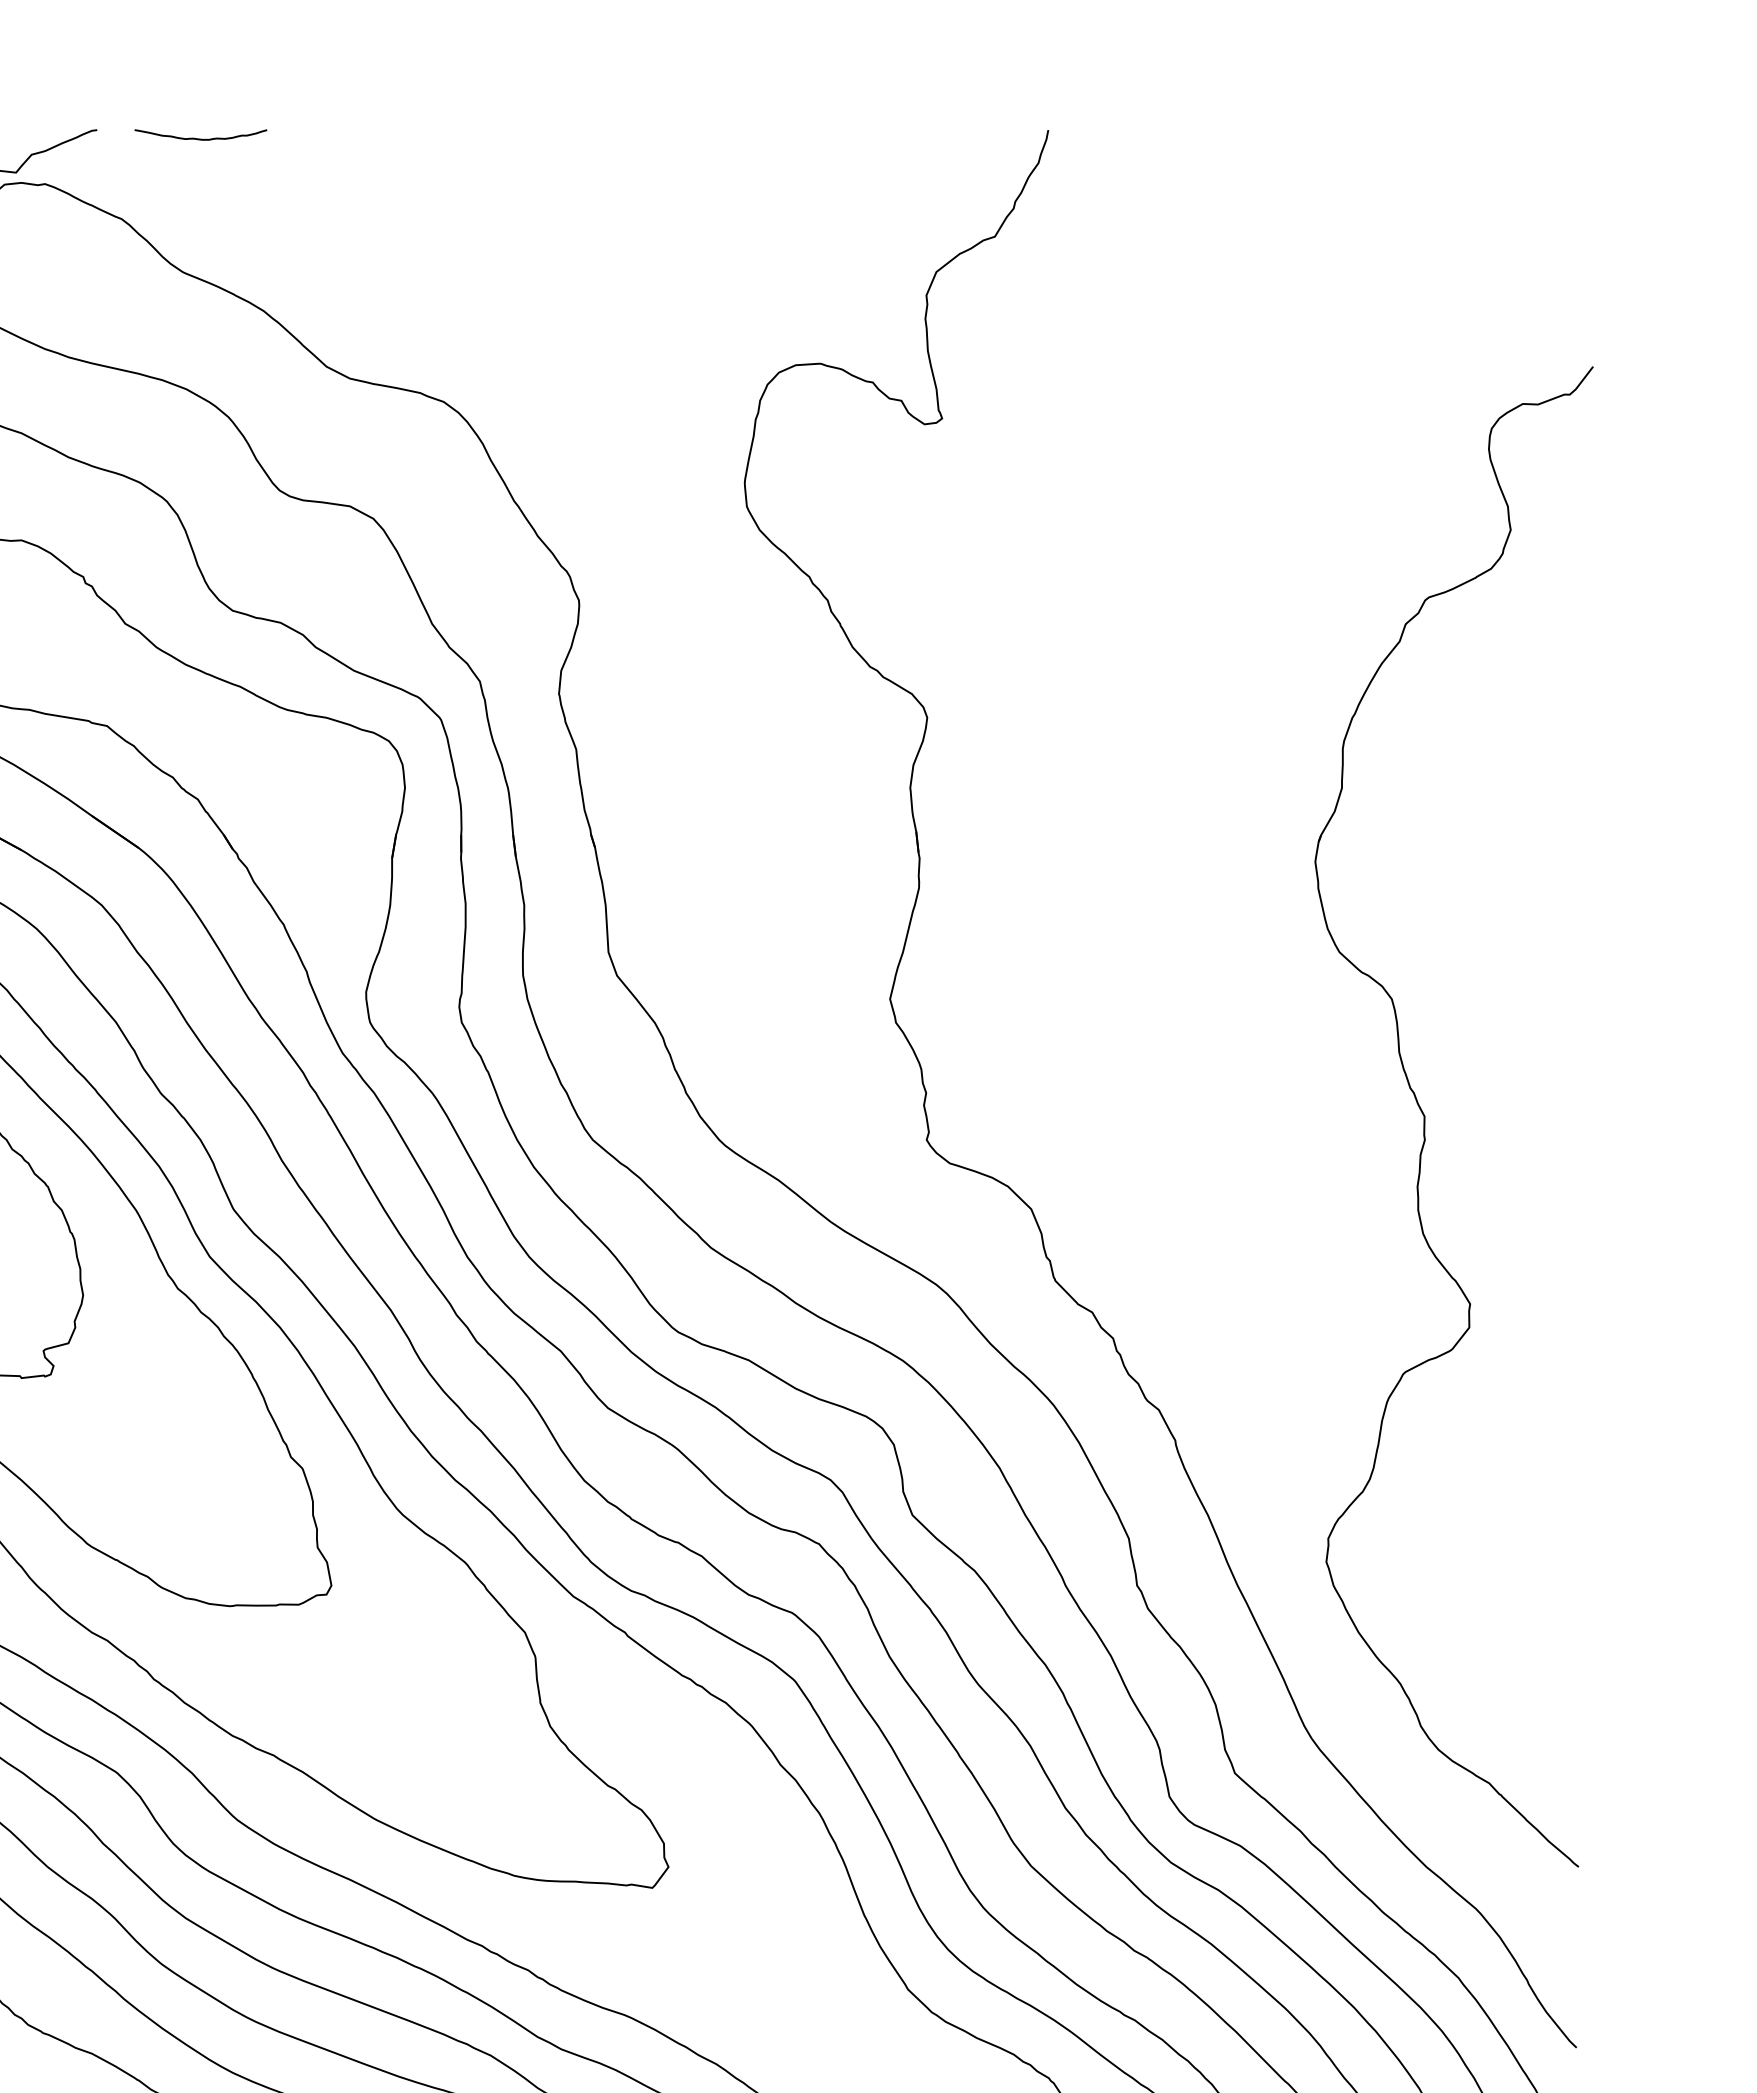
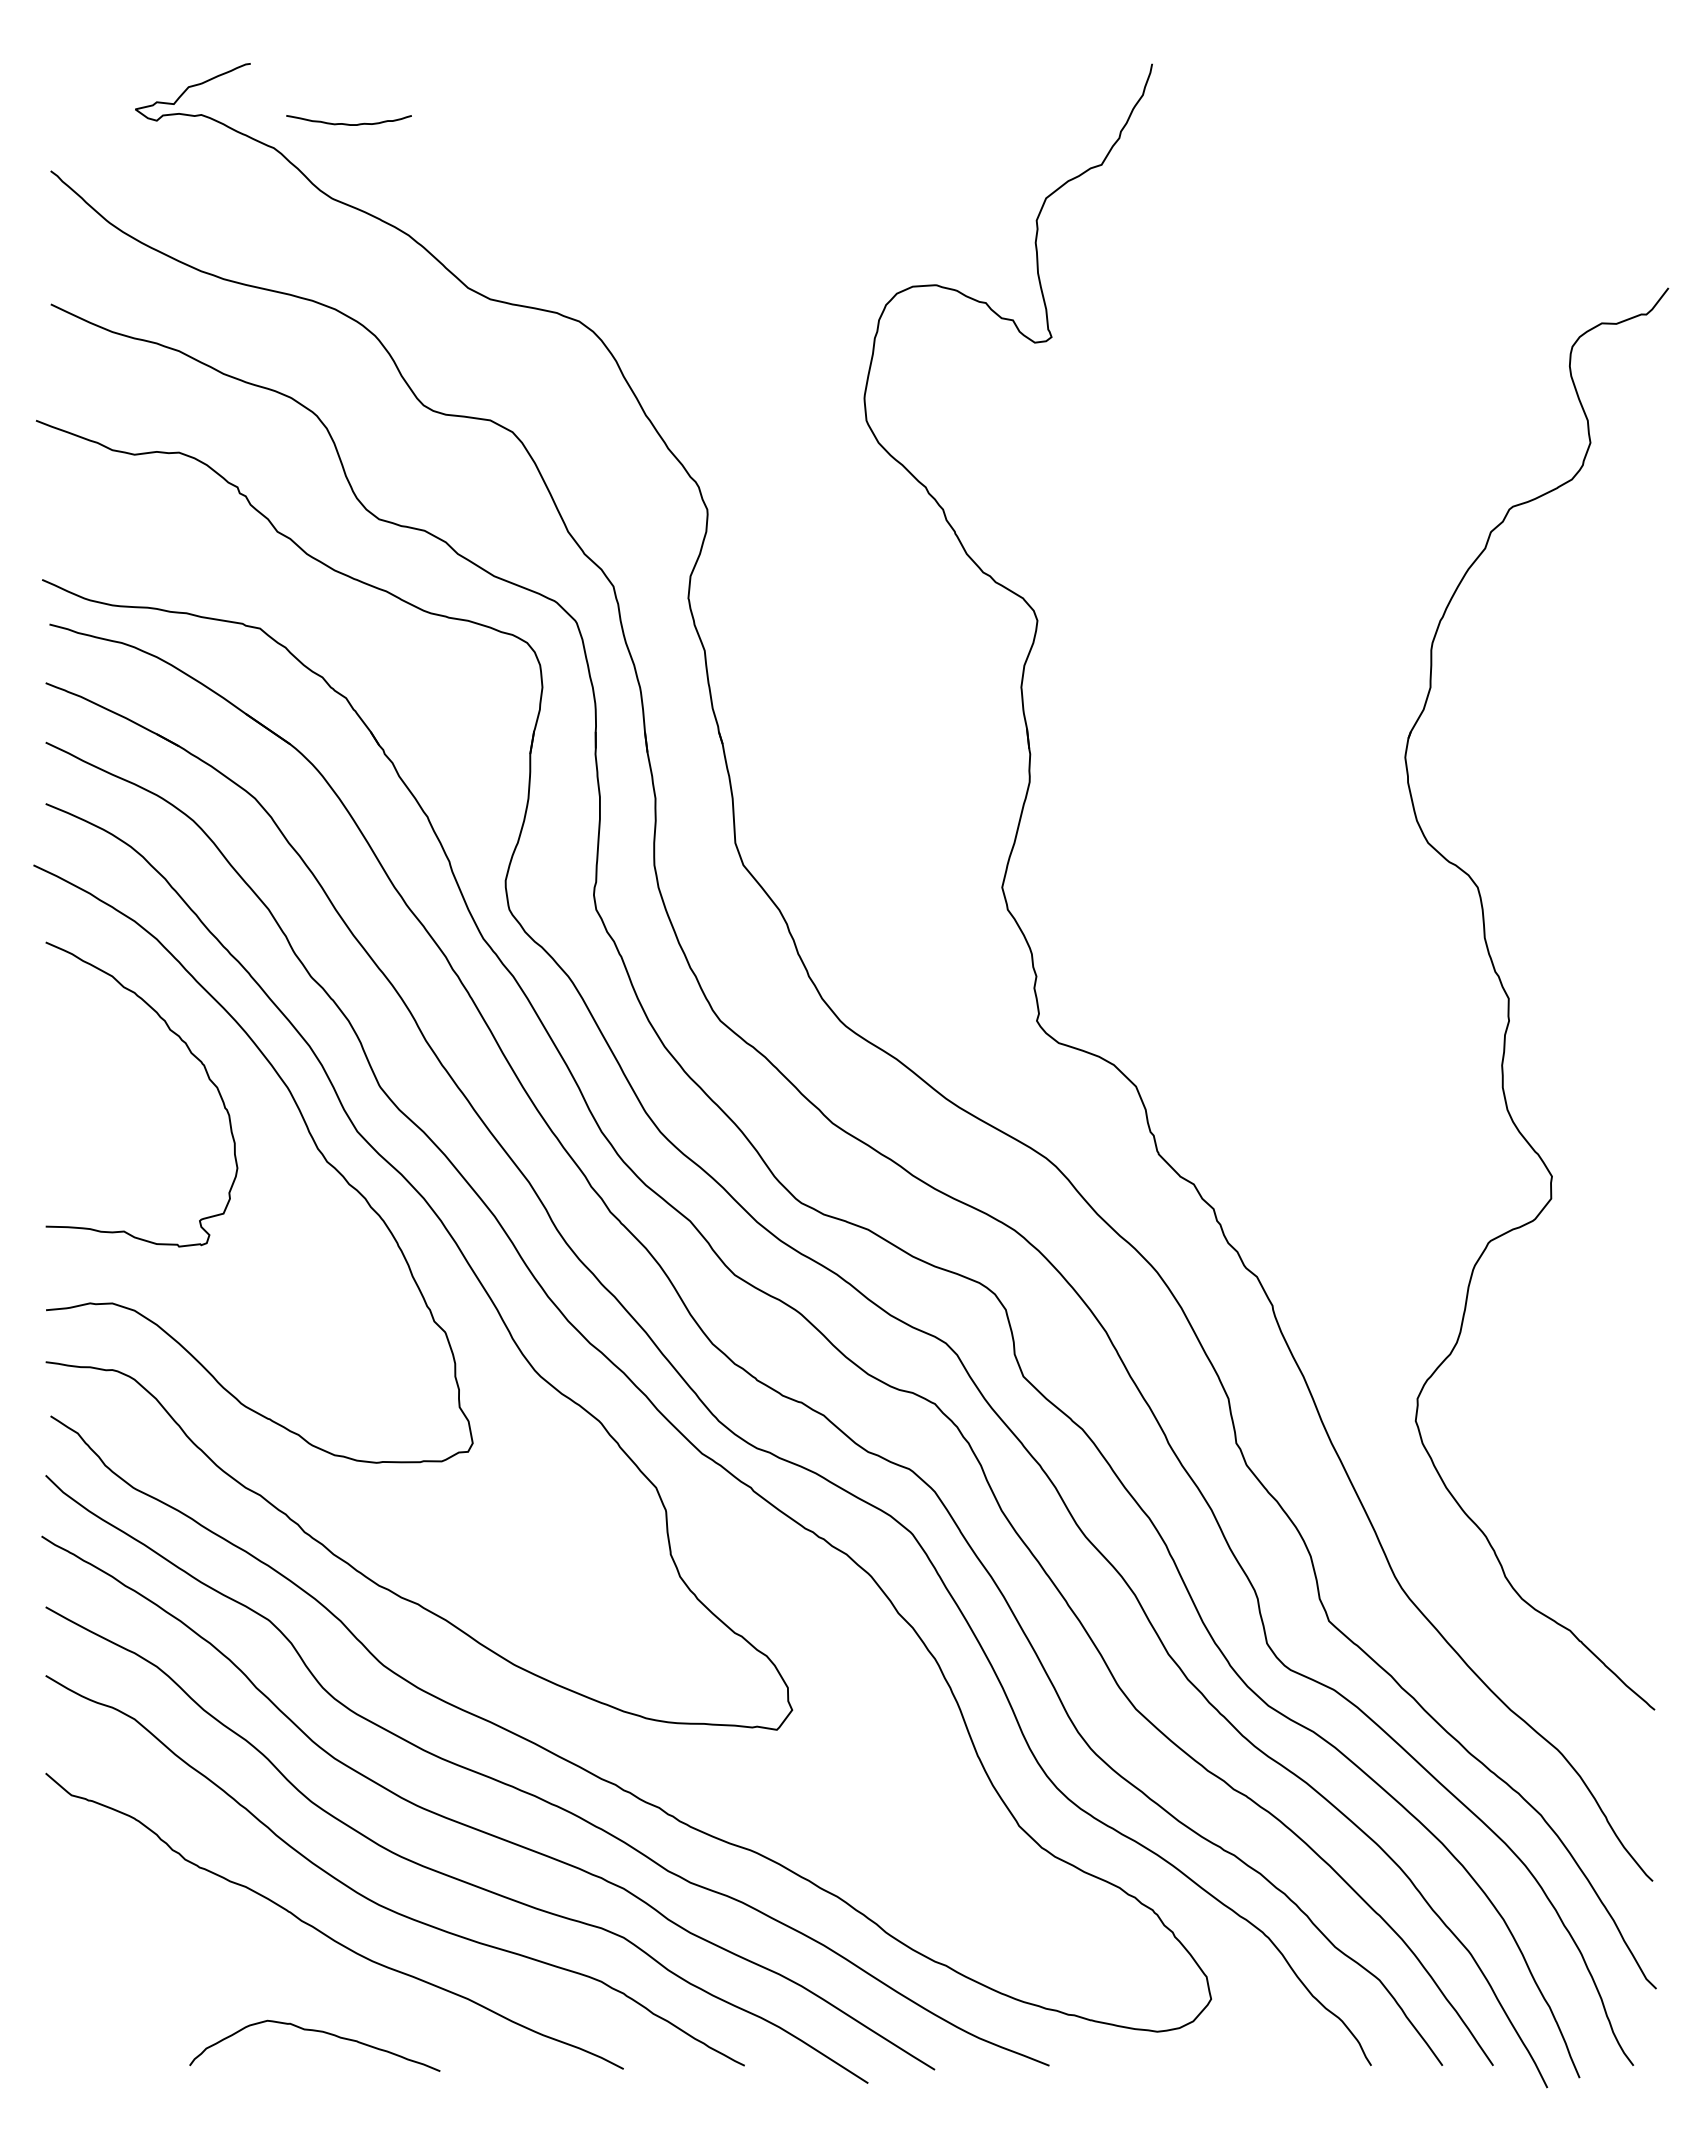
curve: (200, 138) -> (348, 123), moved

